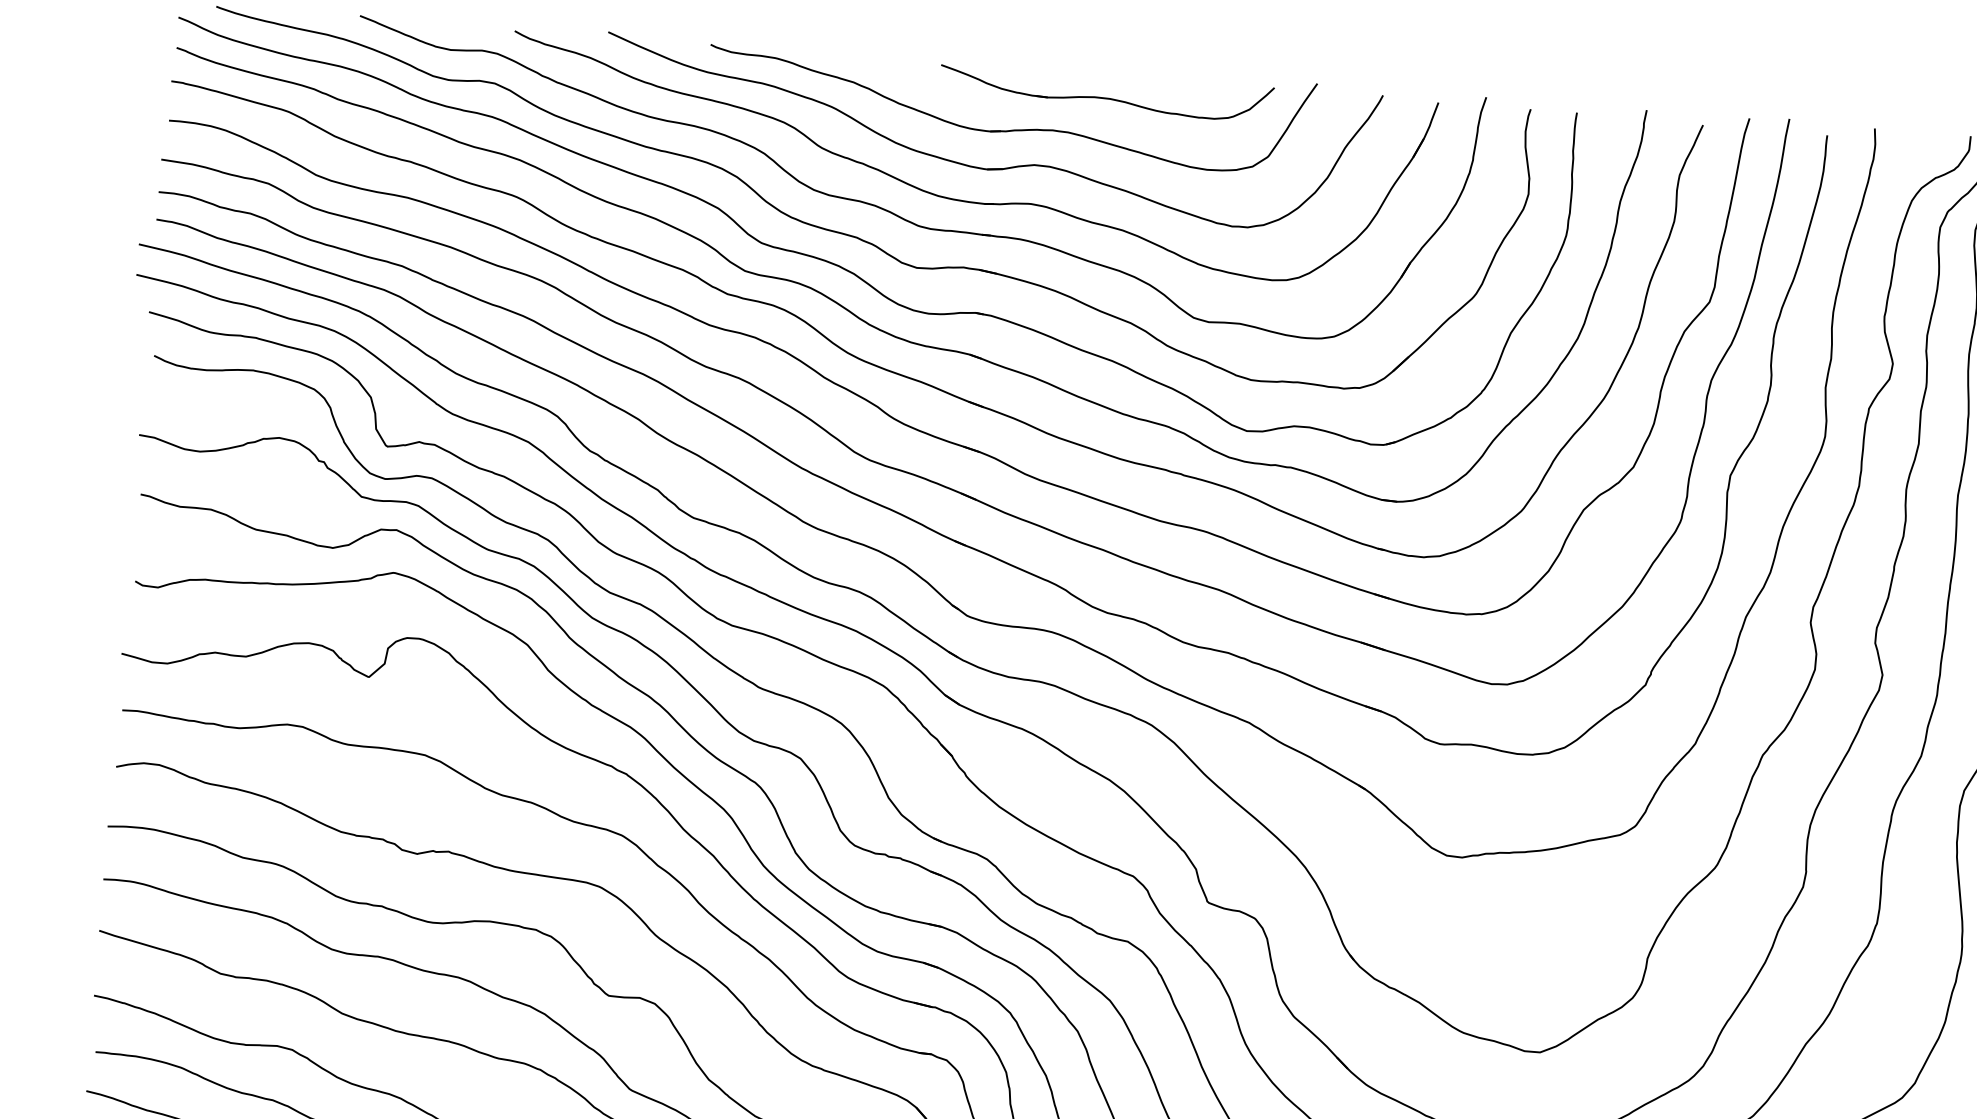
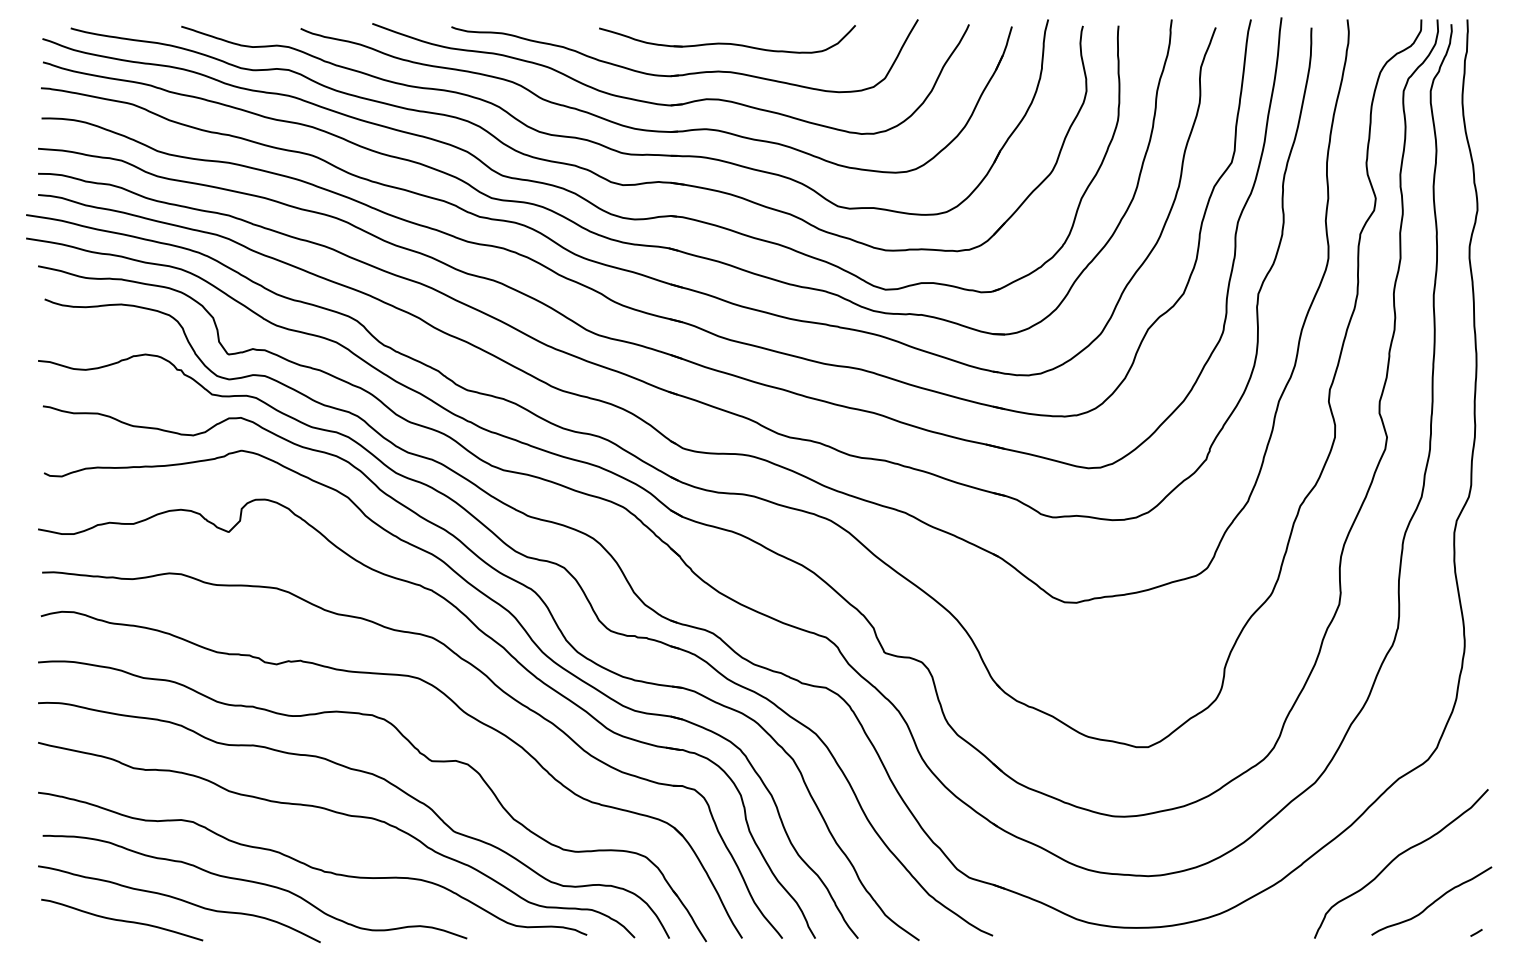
part: (1106, 92) -> (727, 39), moved

